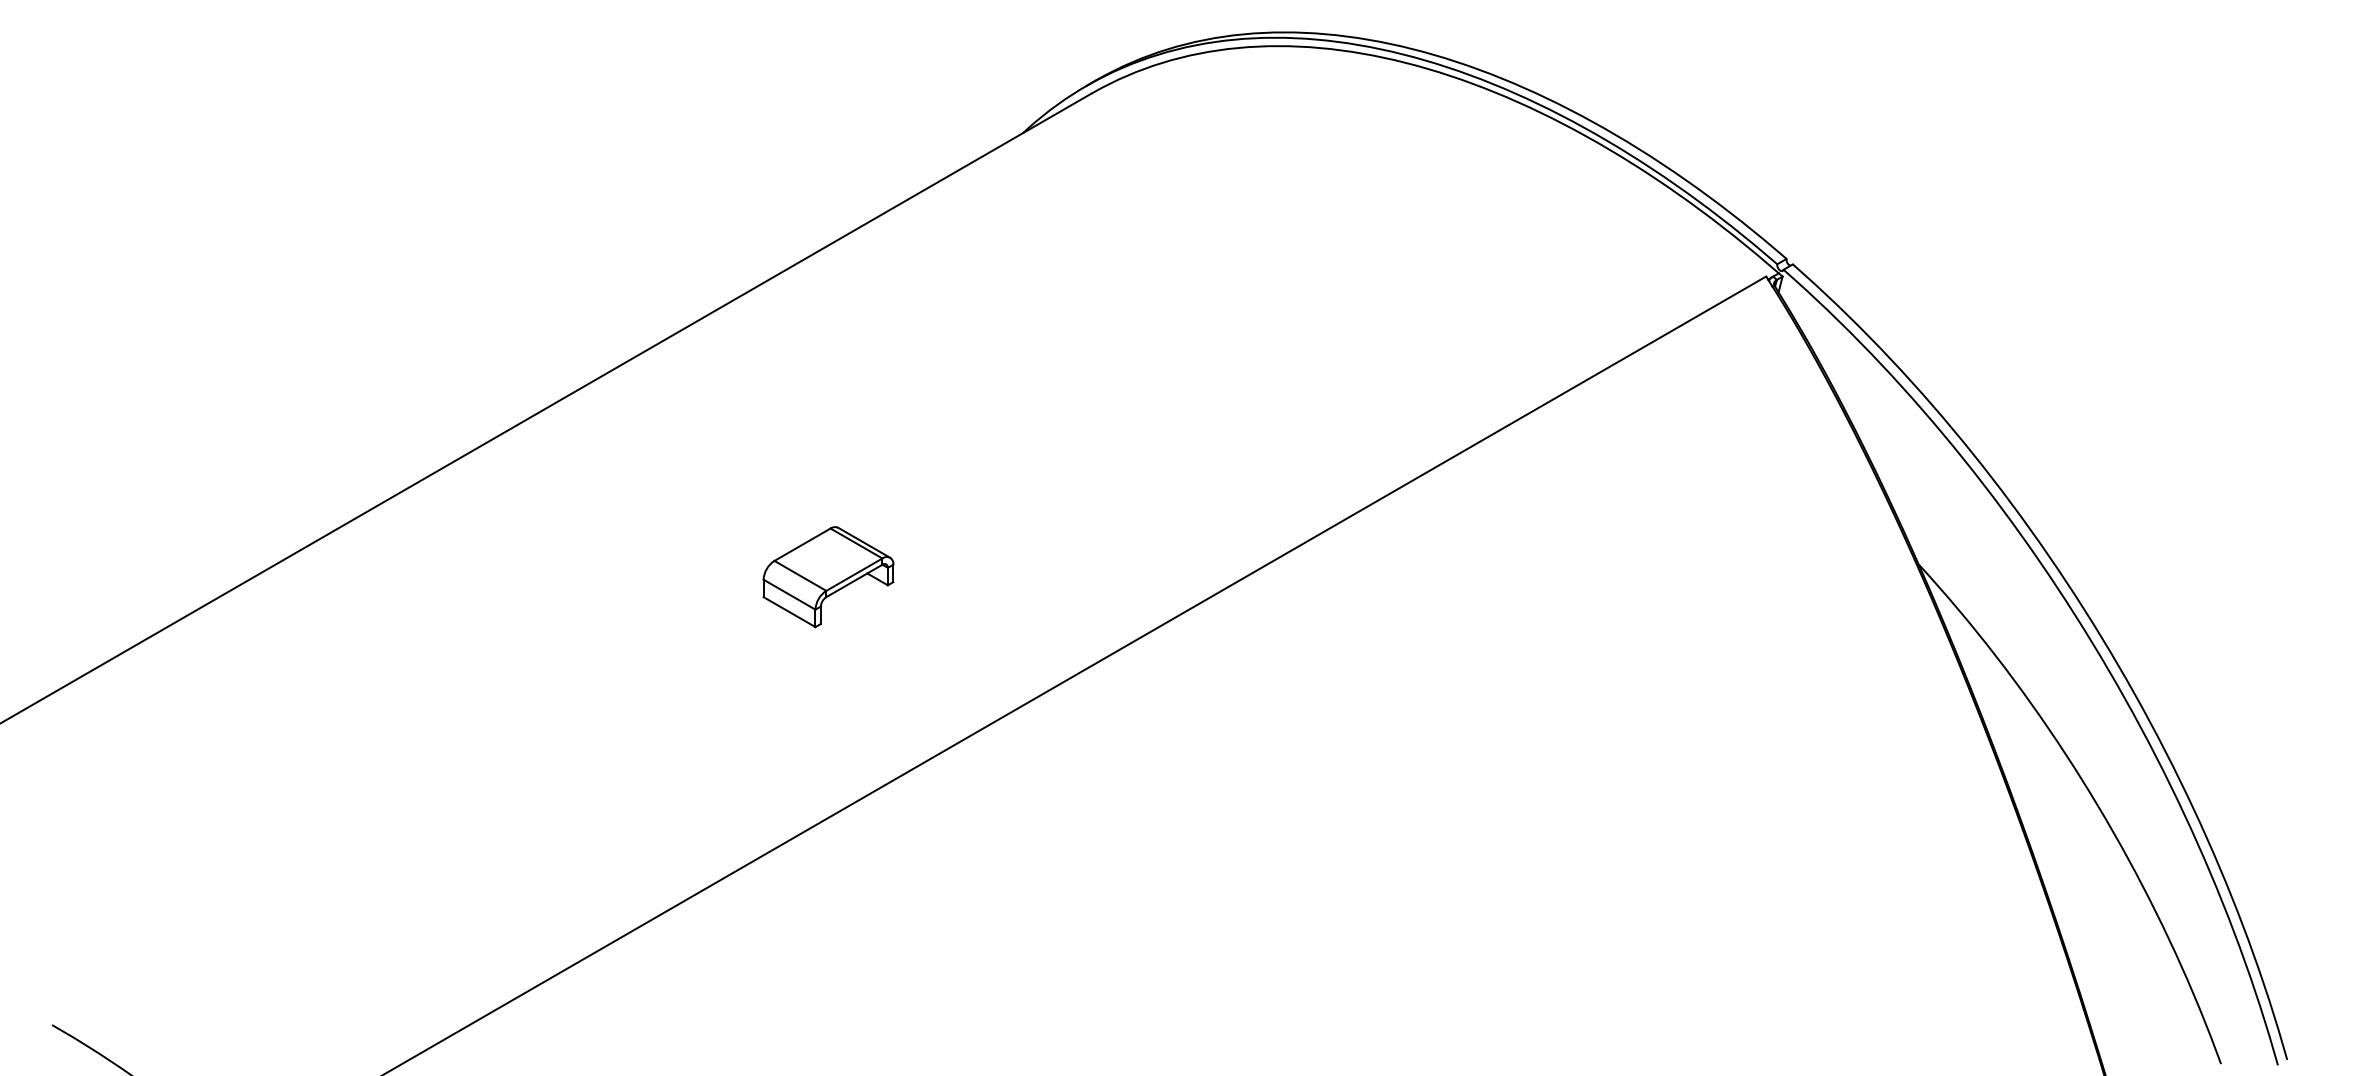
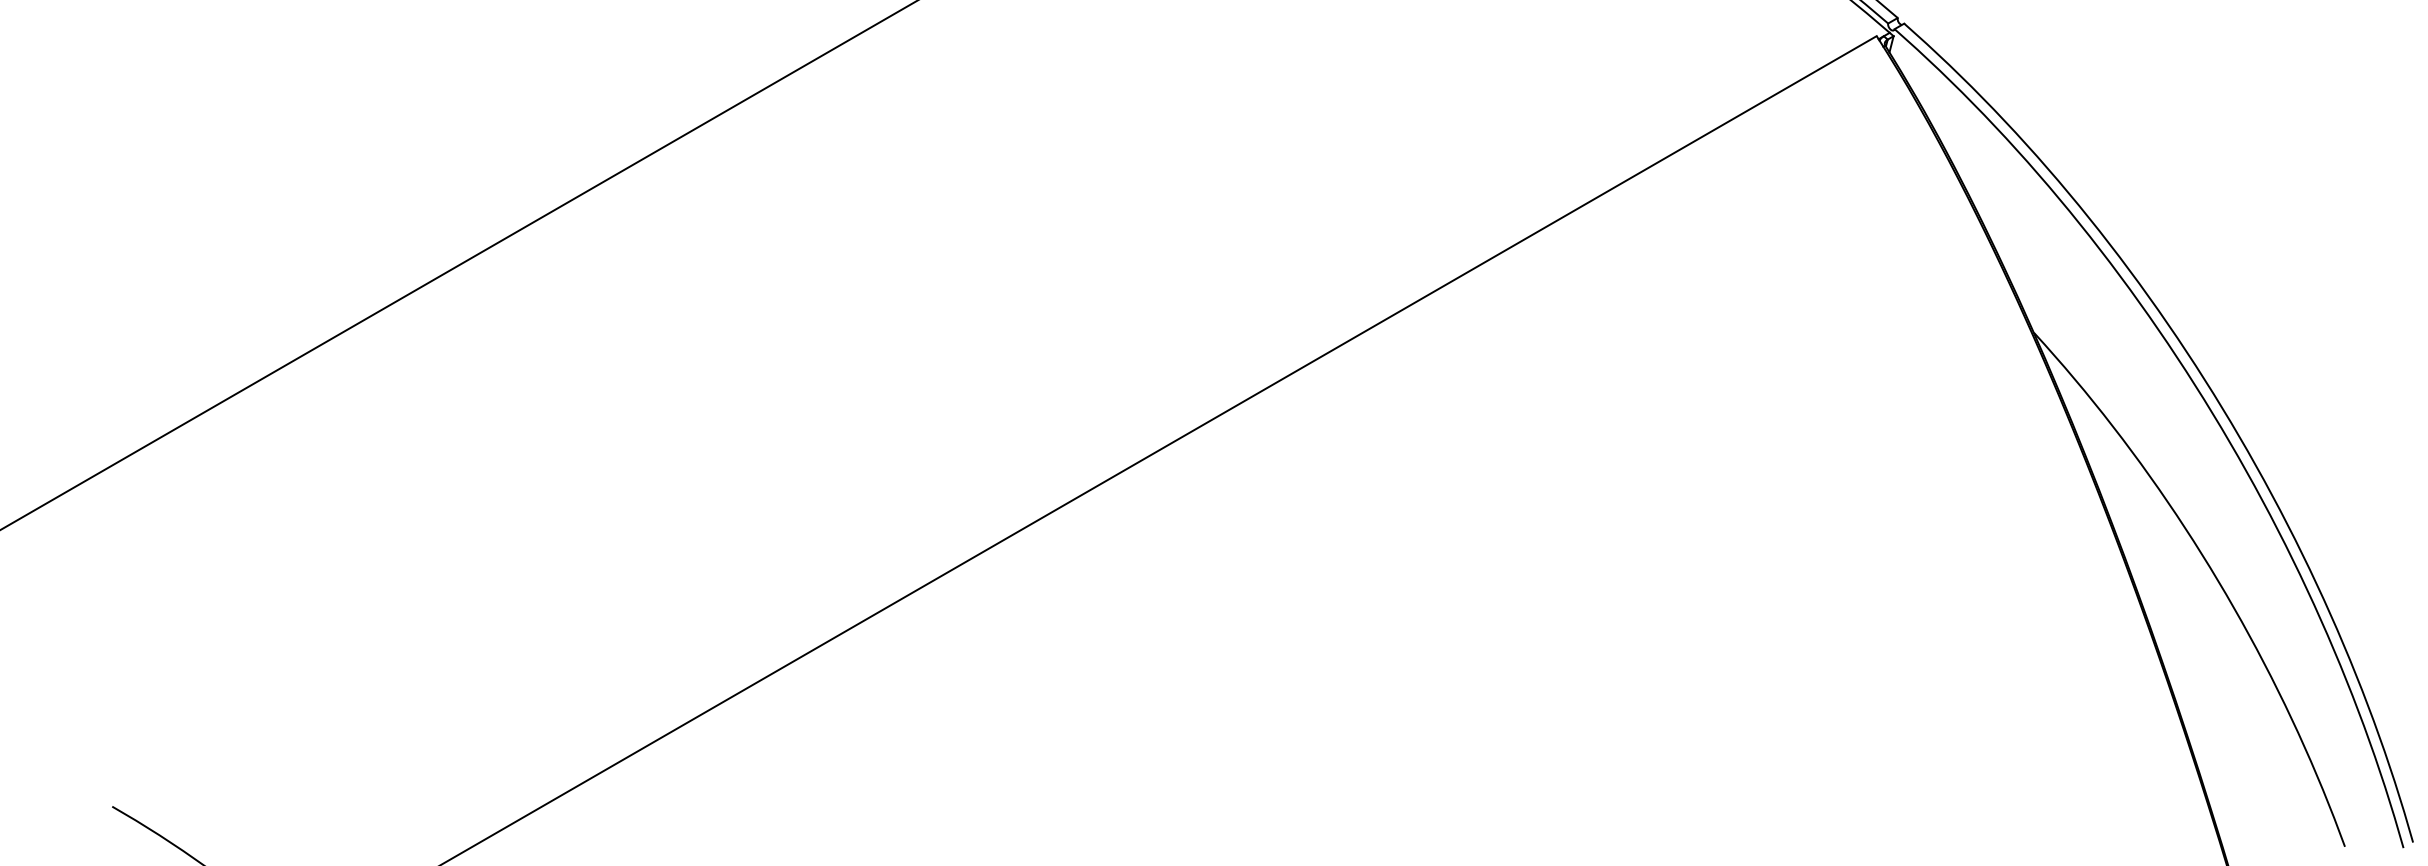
part: (828, 577) -> (911, 345), removed

